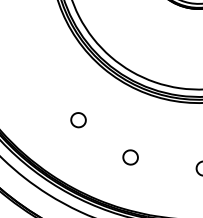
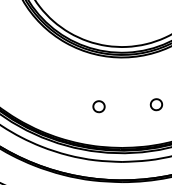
part: (77, 119) -> (53, 85), removed

